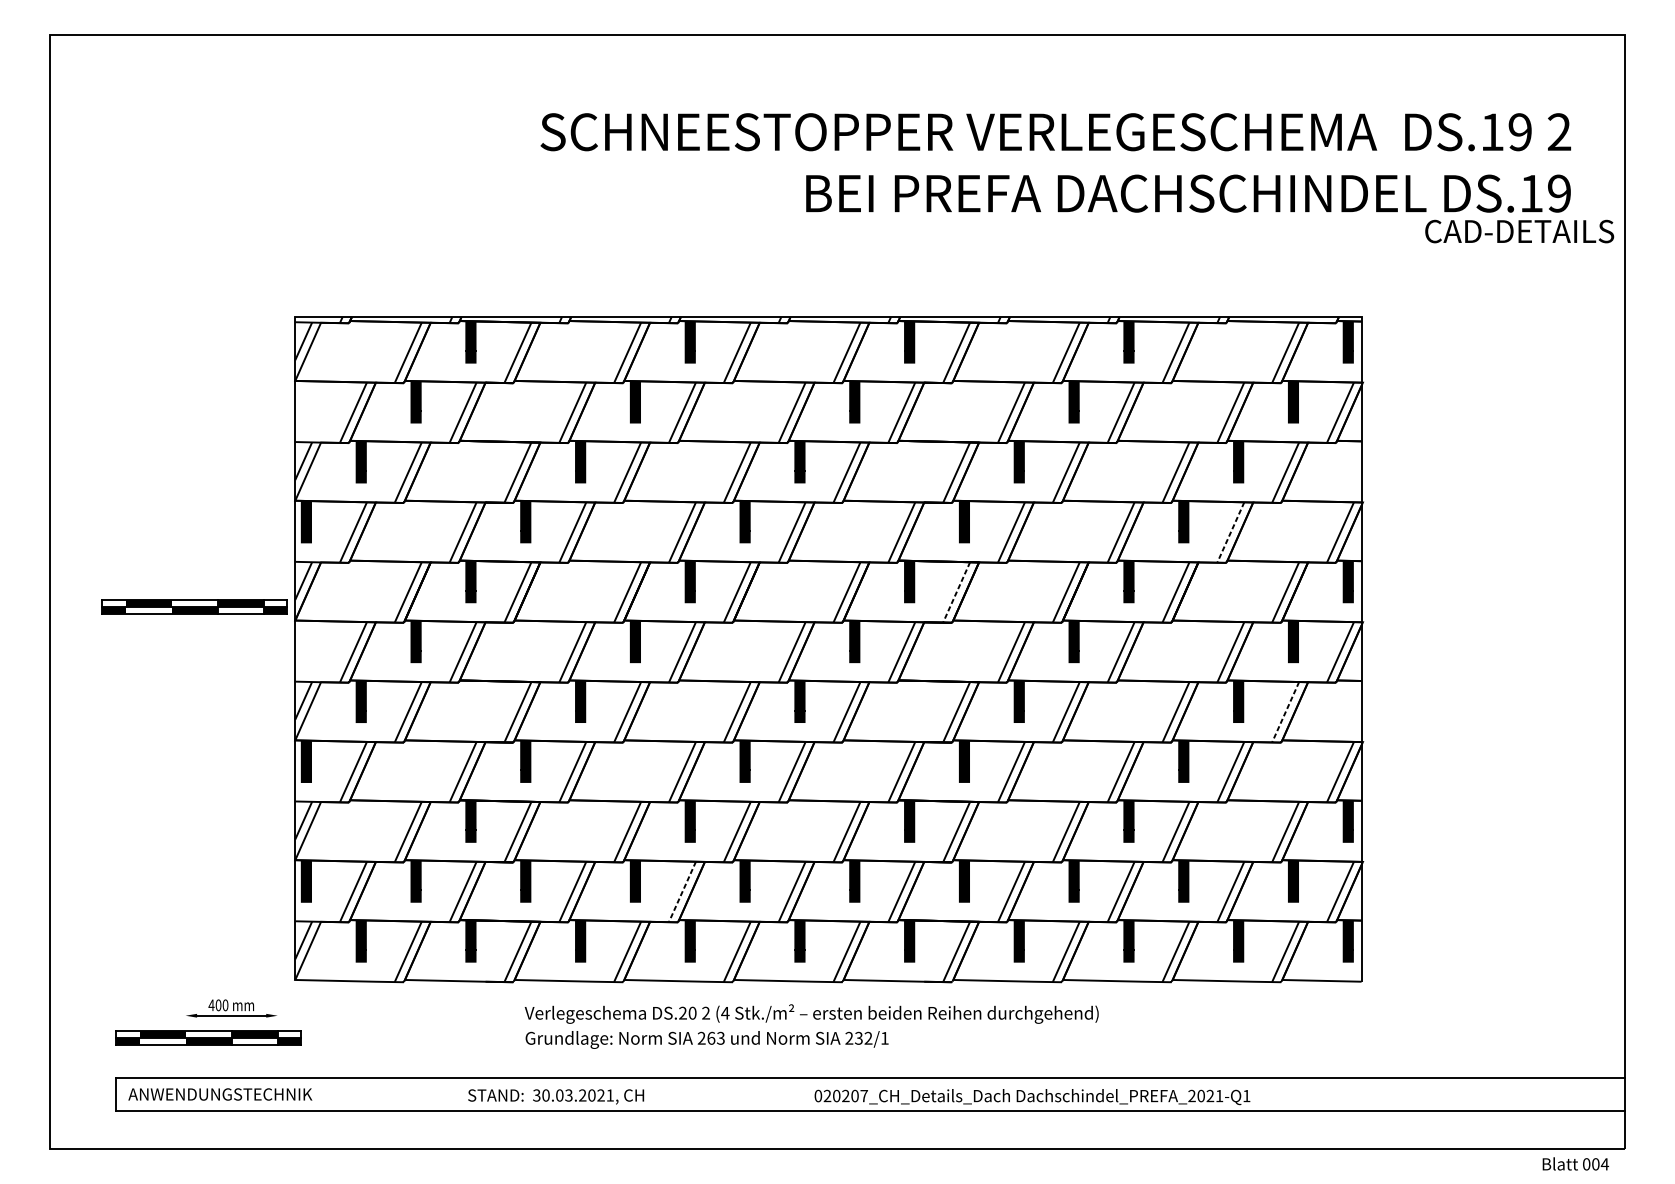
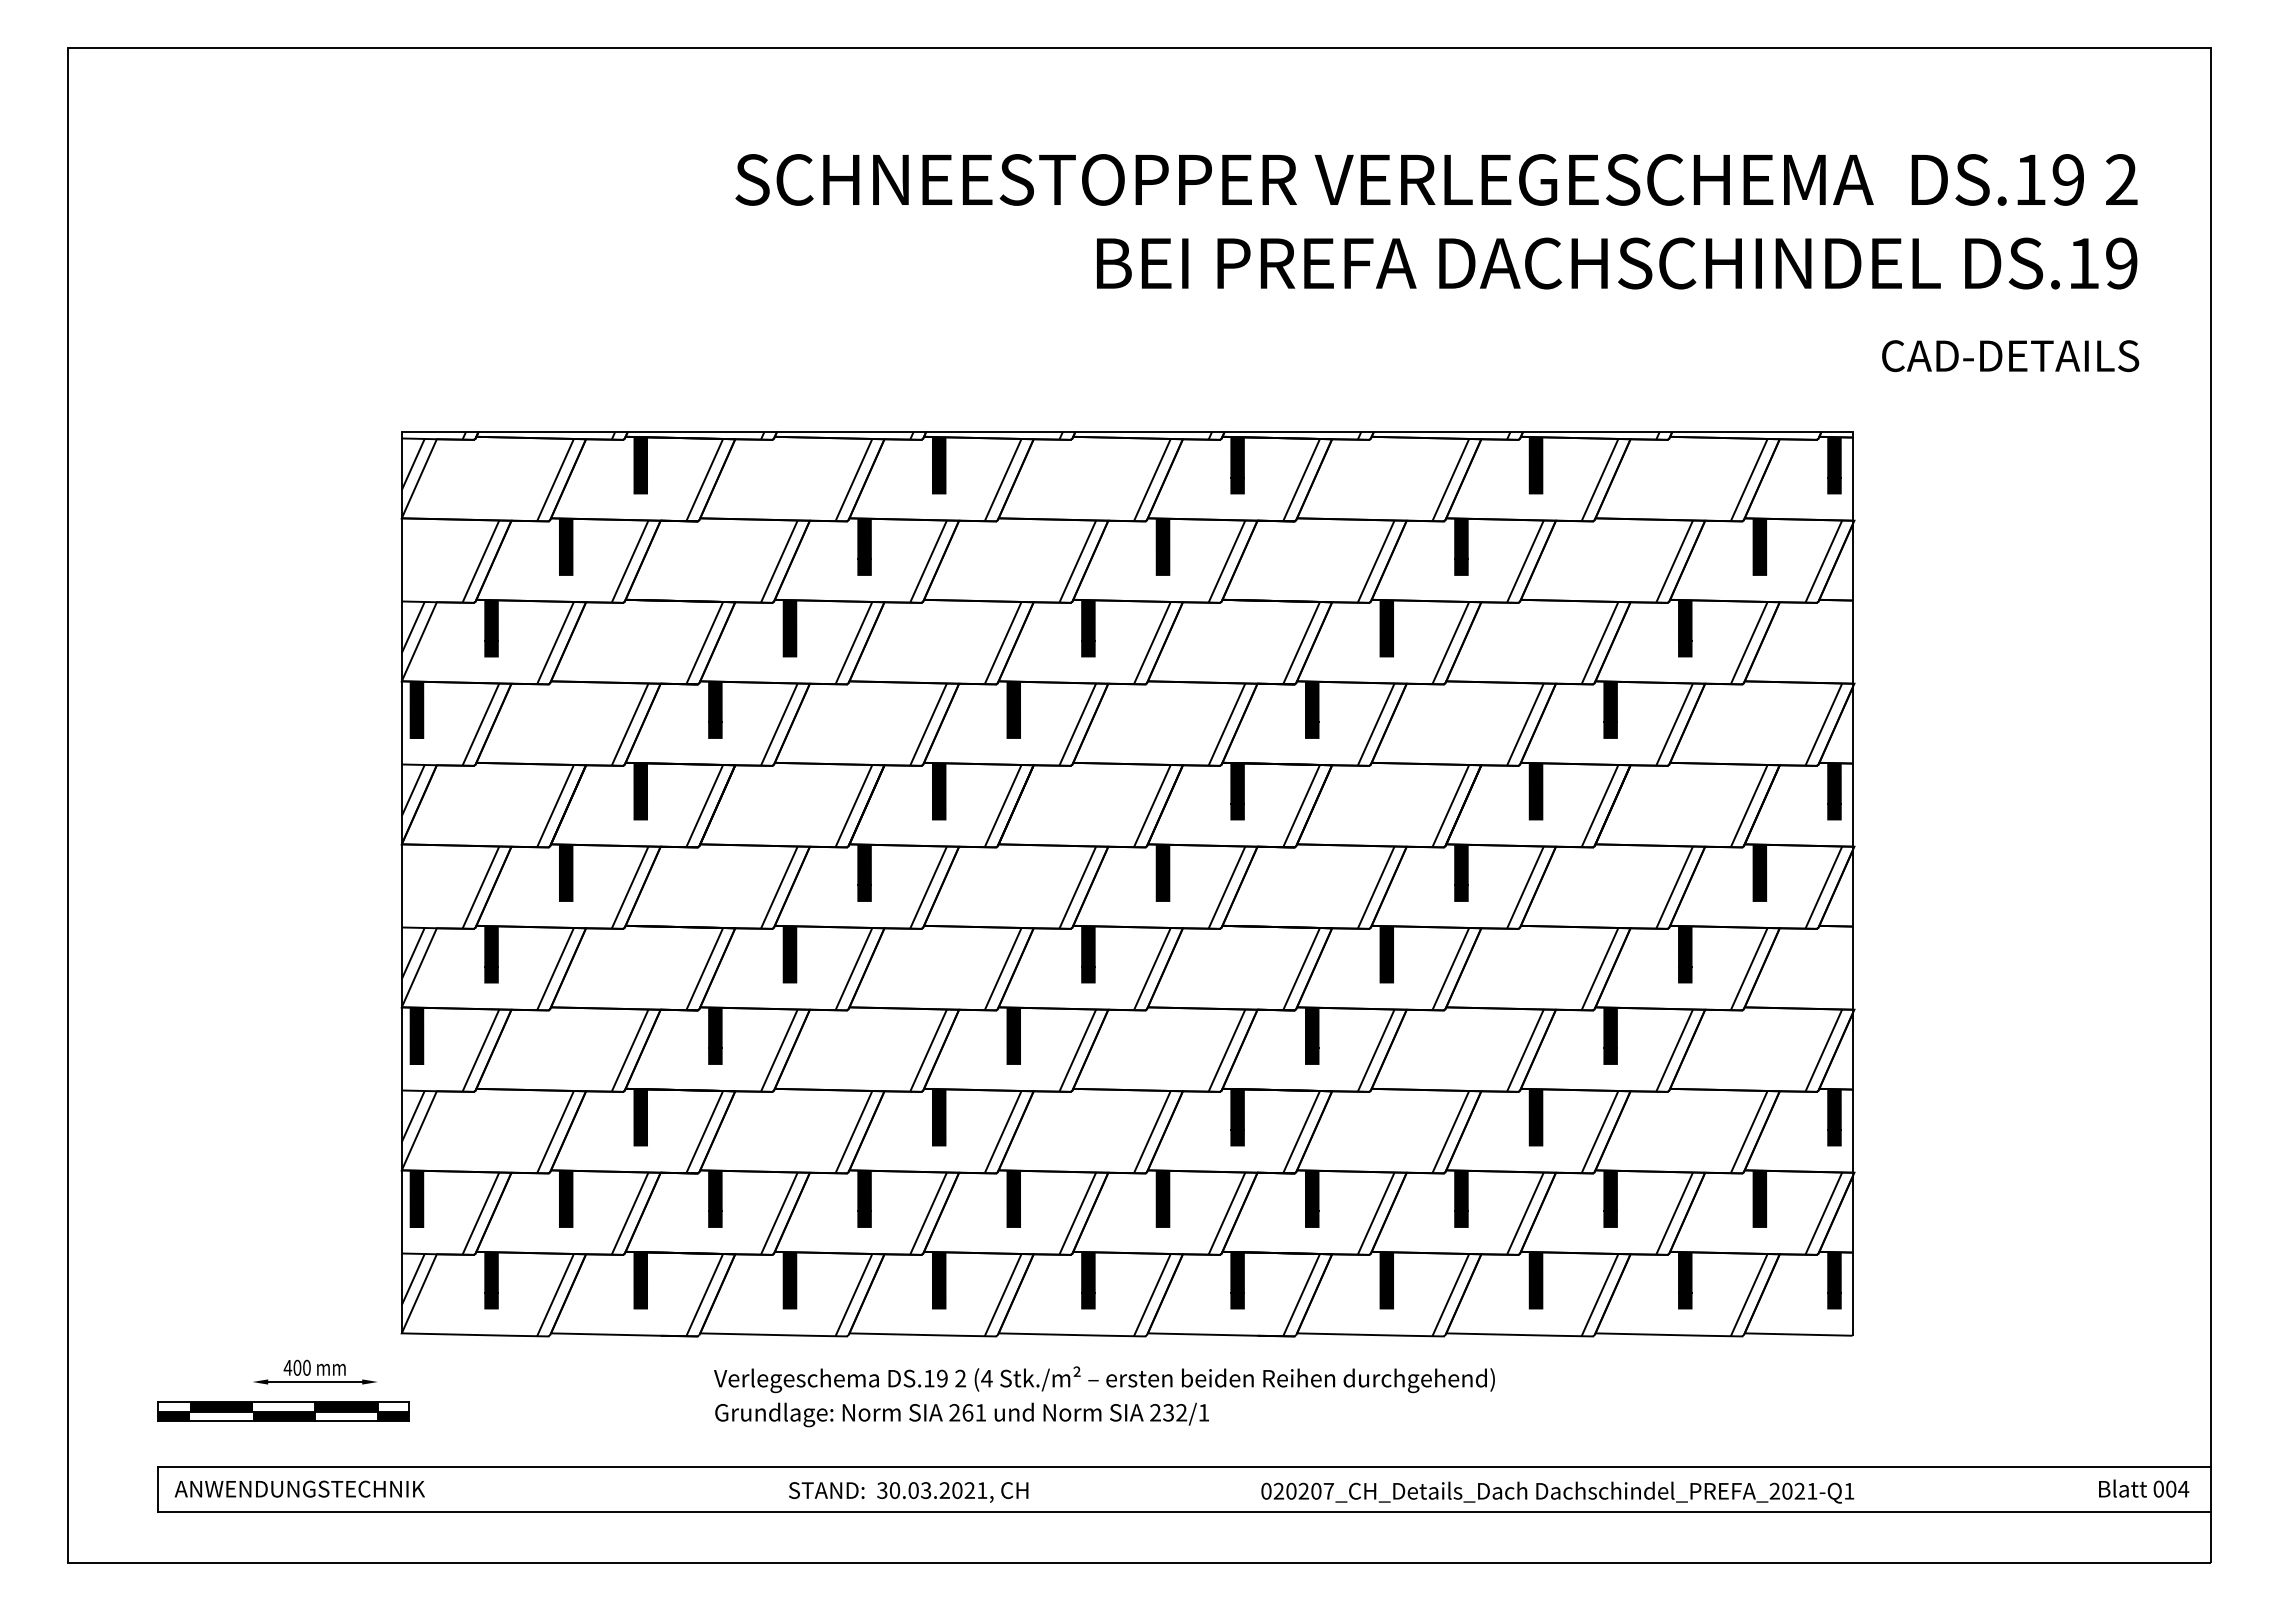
text: (1519, 231) -> (2010, 356), moved
line: (1230, 533) -> (1674, 725), dashed -> solid
line: (956, 592) -> (1301, 806), dashed -> solid
part: (194, 606) -> (264, 825), removed
line: (1285, 712) -> (1749, 969), dashed -> solid
line: (682, 892) -> (928, 1214), dashed -> solid
text: (687, 1013) -> (935, 1378), DS.20 -> DS.19
text: (720, 1038) -> (980, 1412), 263 -> 261
text: (555, 1096) -> (908, 1492), moved
text: (1032, 1096) -> (1557, 1492), moved
text: (1576, 1163) -> (2144, 1488), moved

